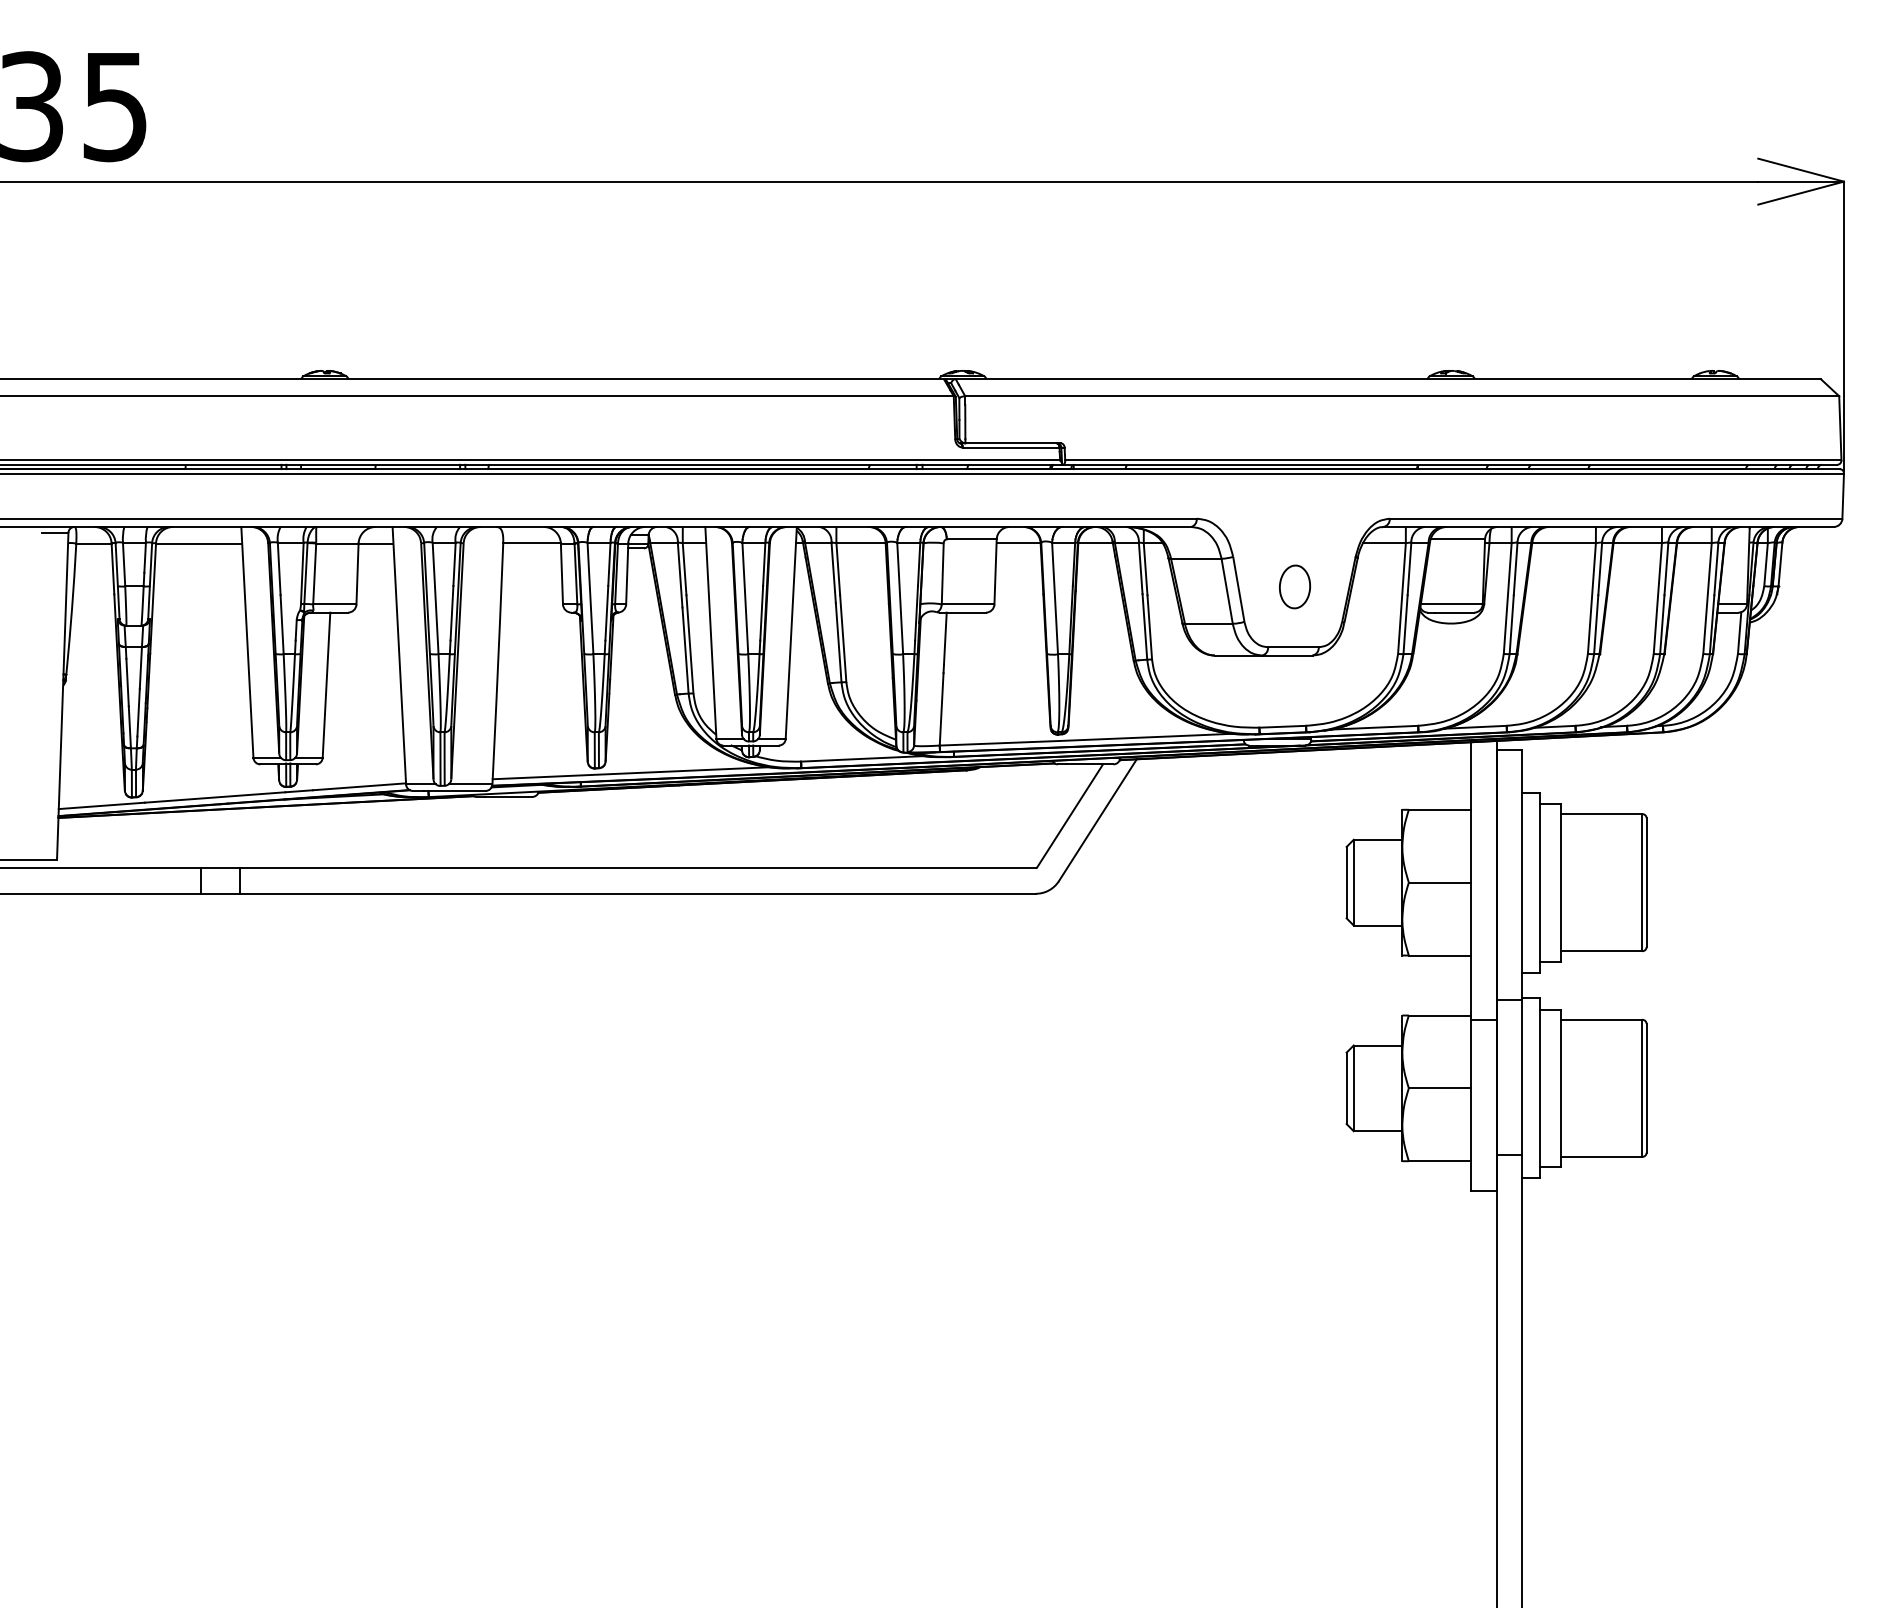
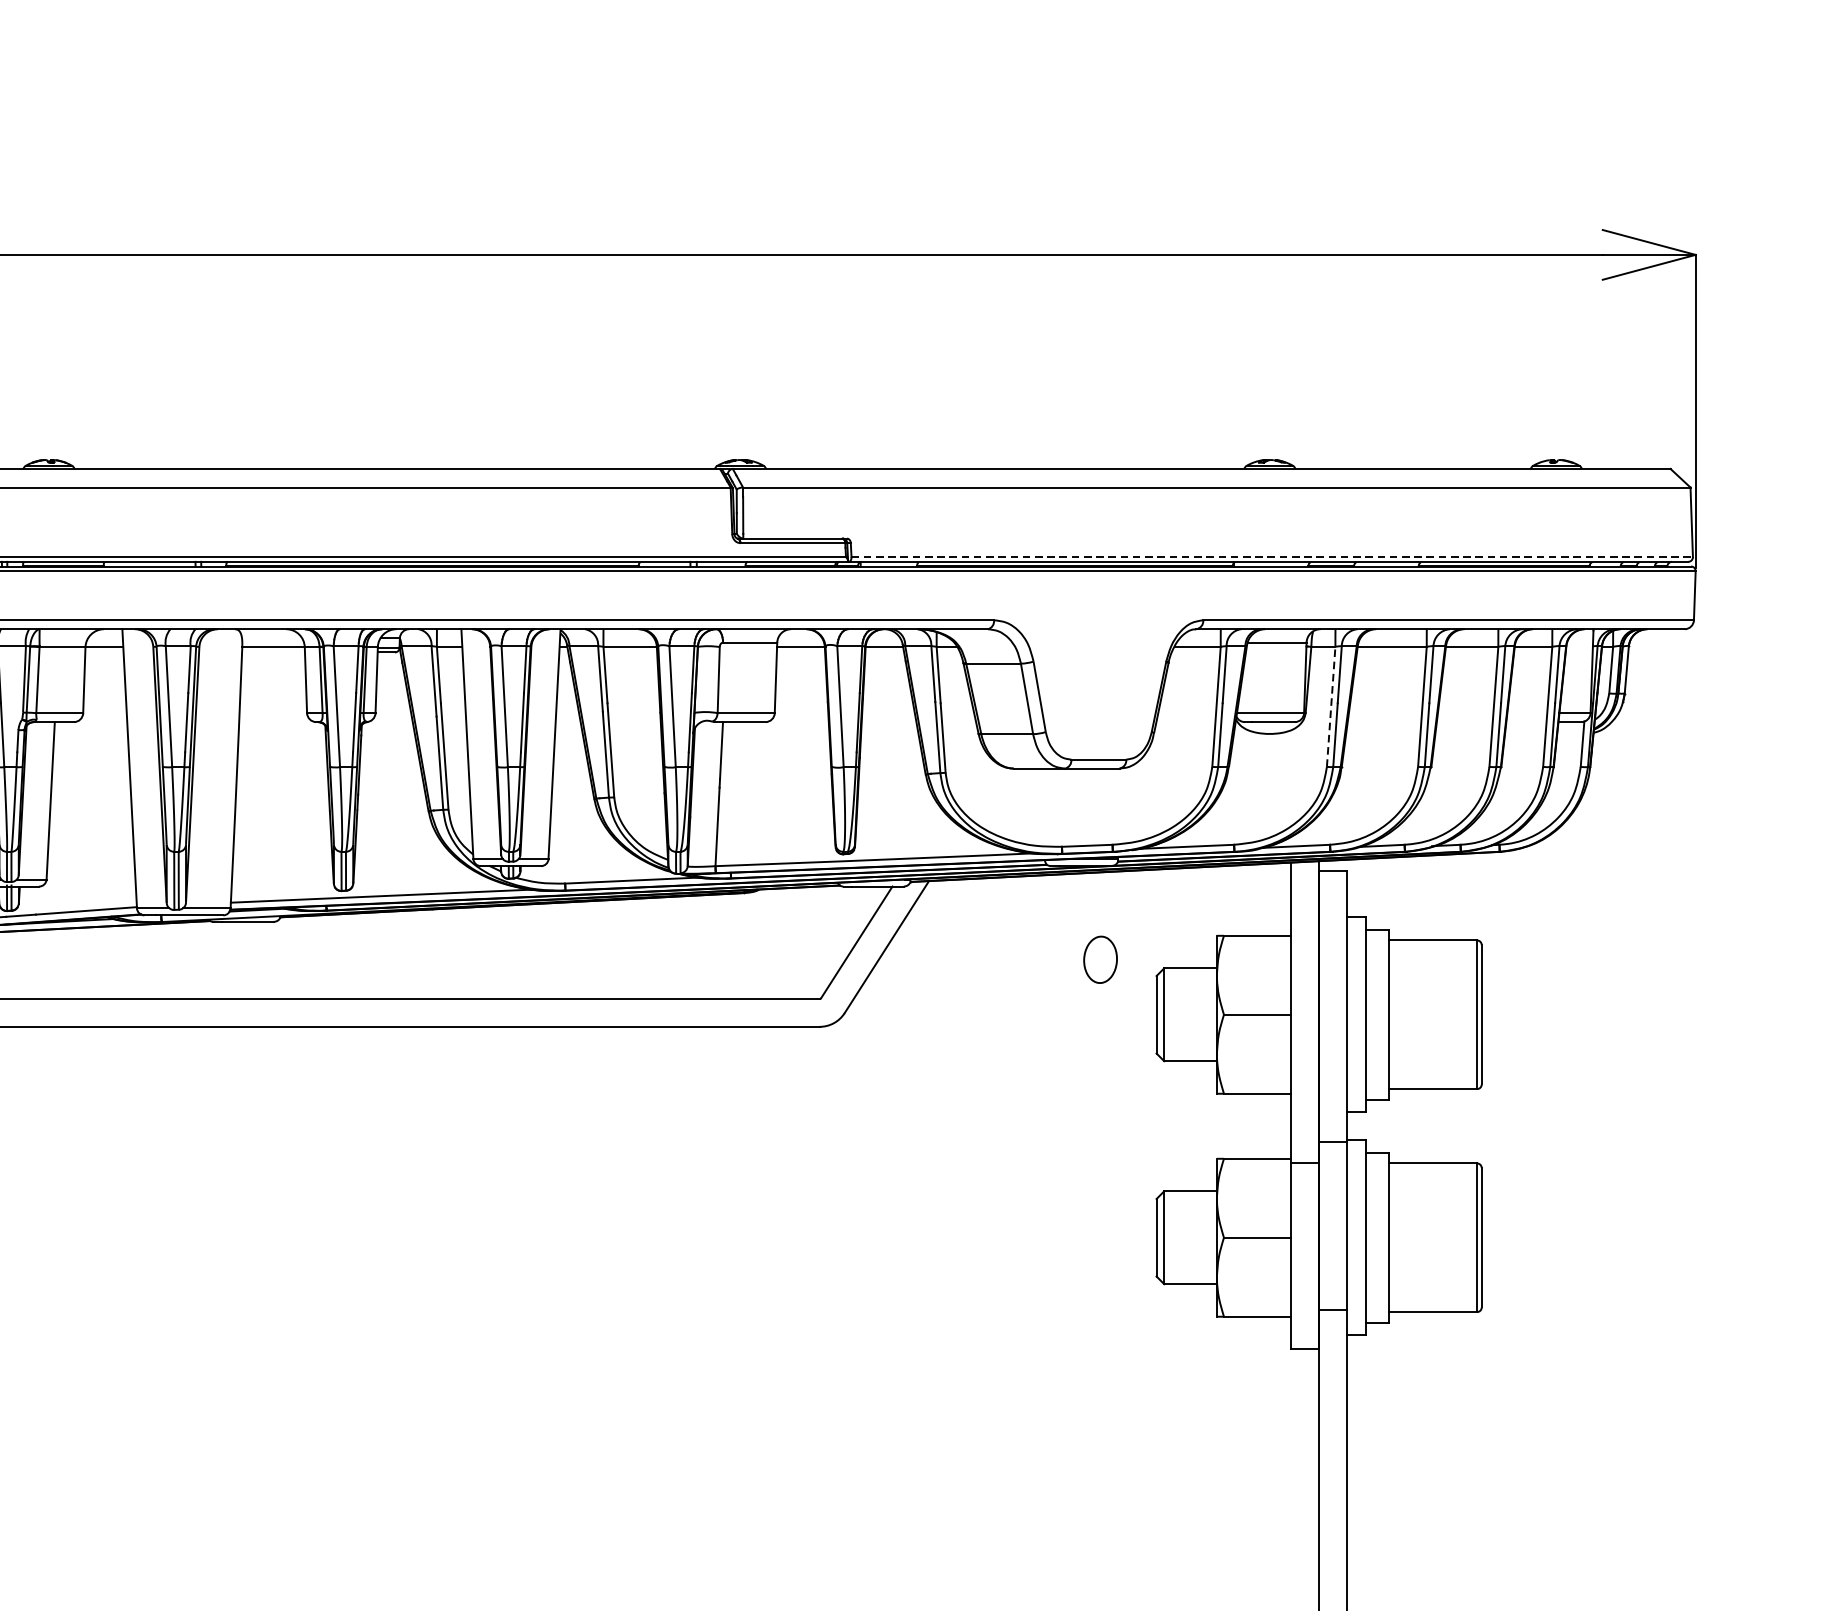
line: (1453, 460) -> (1272, 557), solid -> dashed
part: (1295, 586) -> (1101, 959), moved
line: (1507, 598) -> (1330, 706), solid -> dashed

